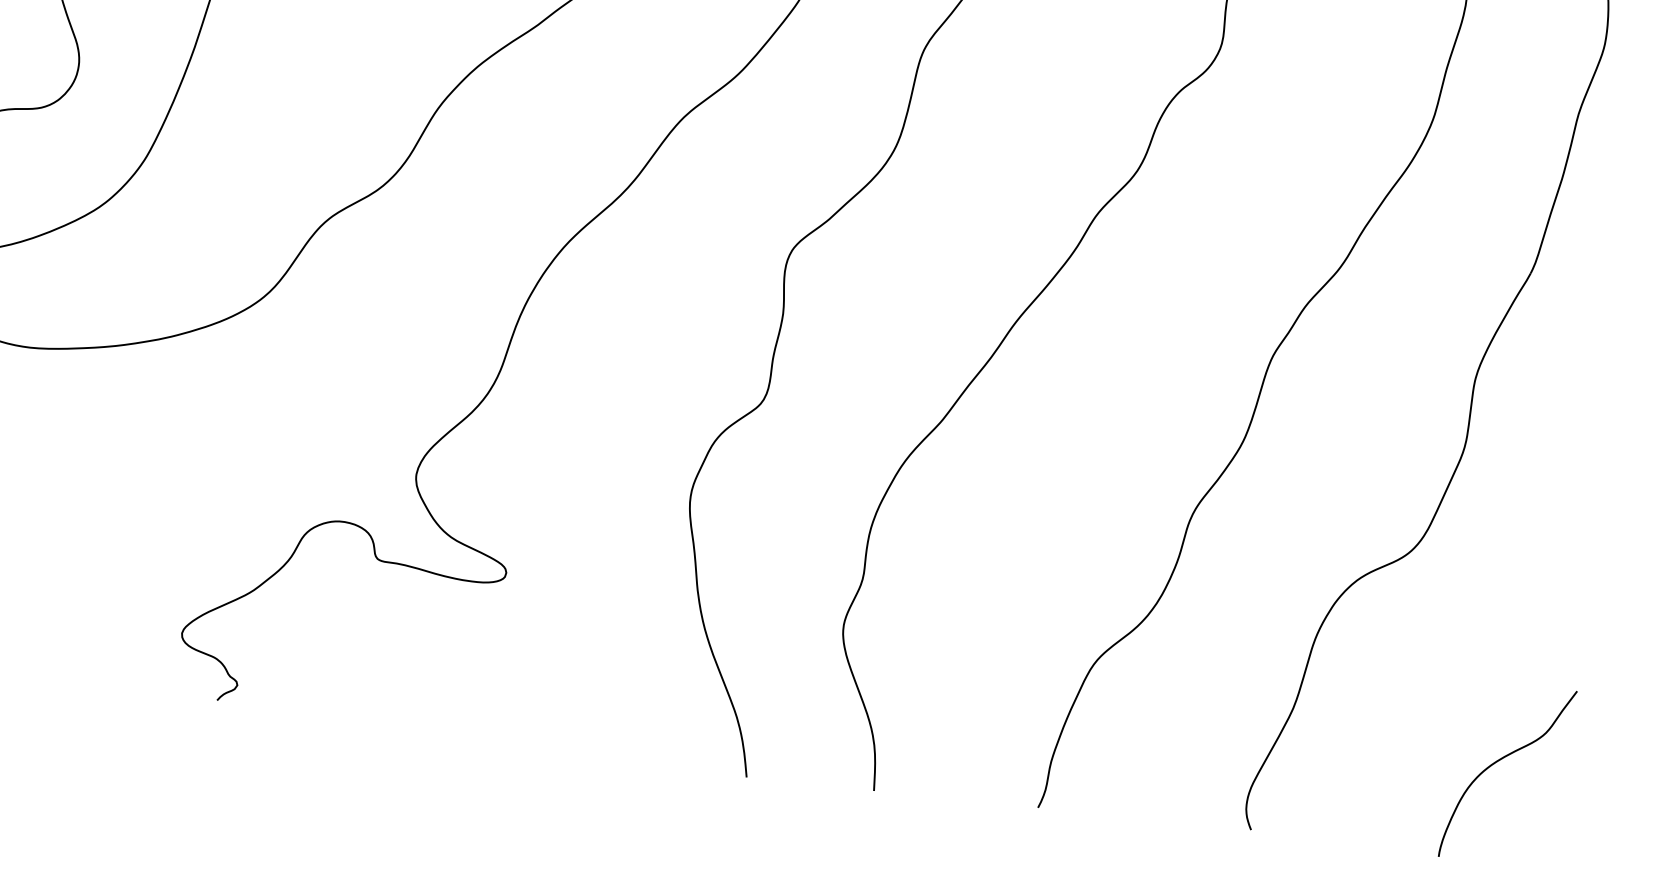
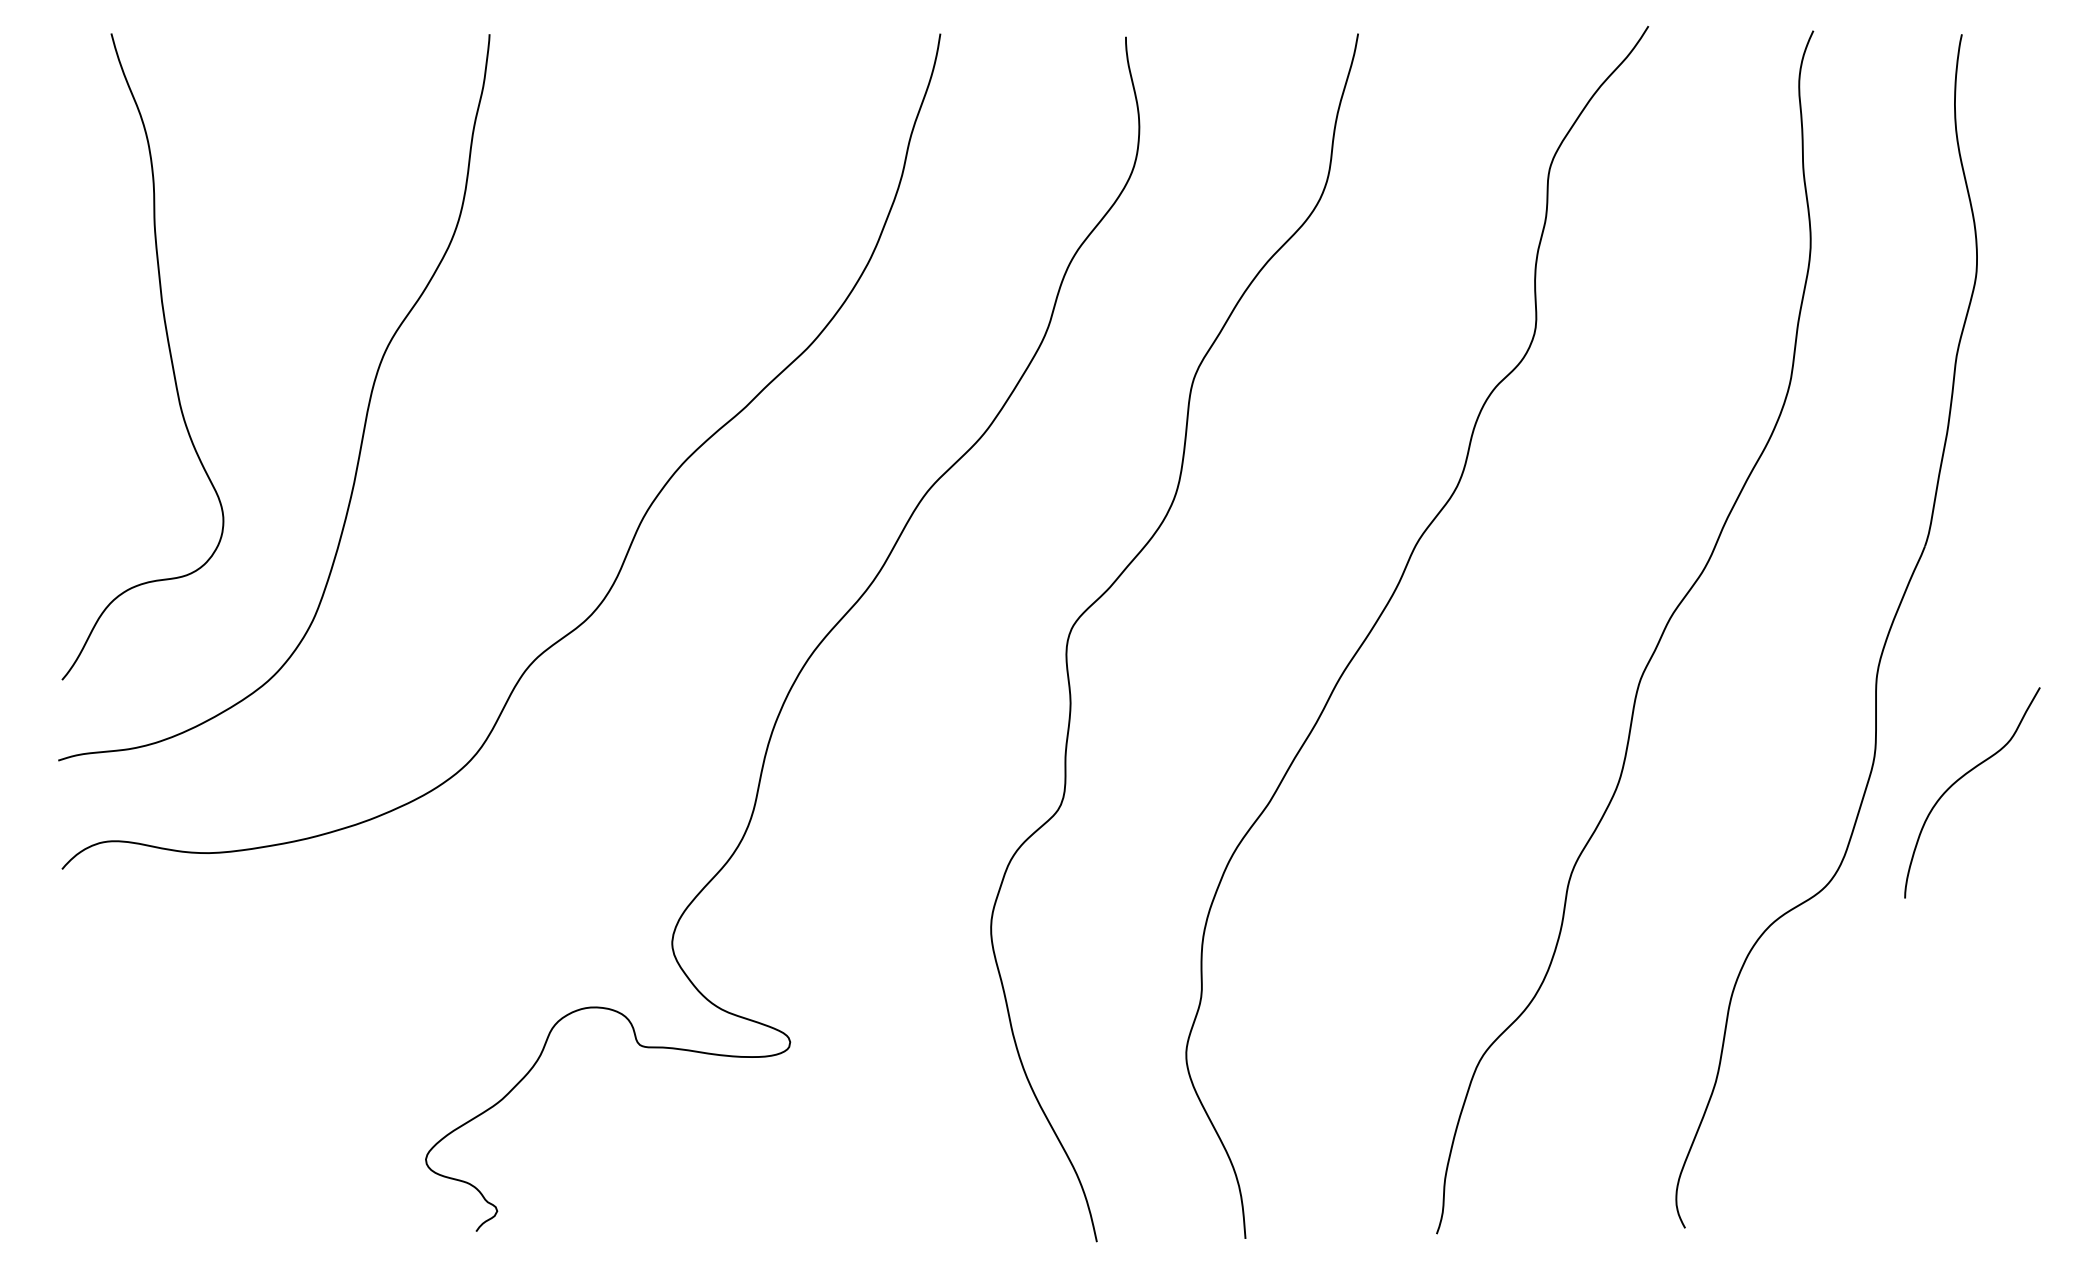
curve: (1501, 759) -> (1963, 777), moved

